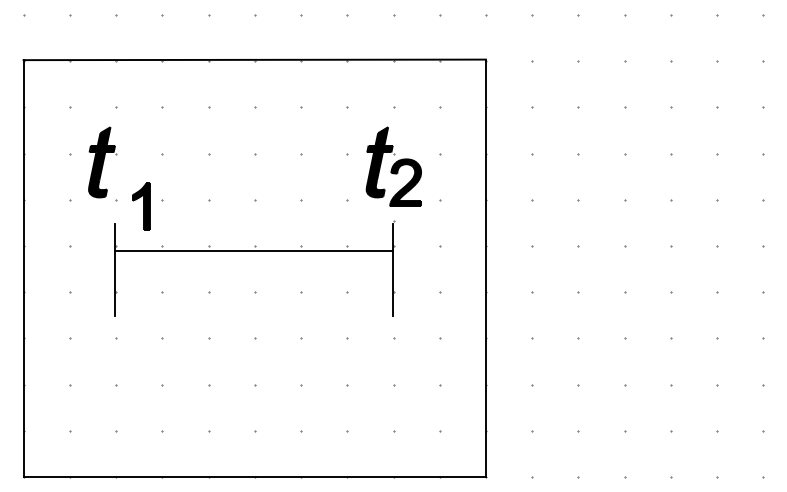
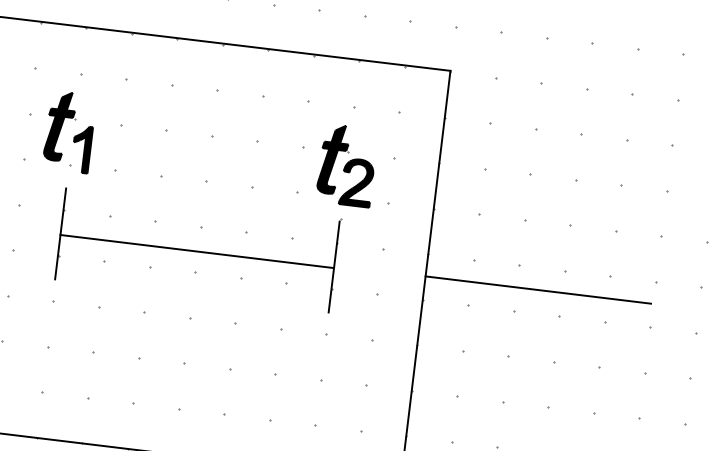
part: (141, 206) -> (81, 149), moved
line: (254, 251) -> (197, 251), moved
line: (599, 268) -> (537, 290), added

